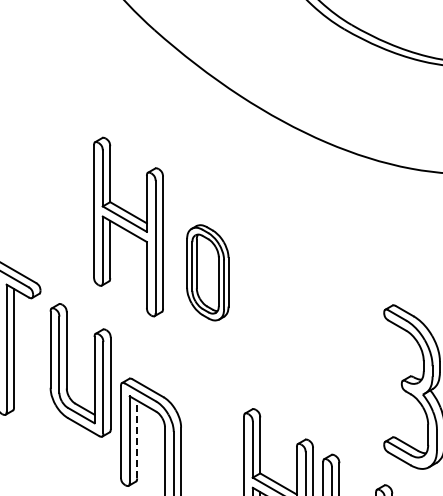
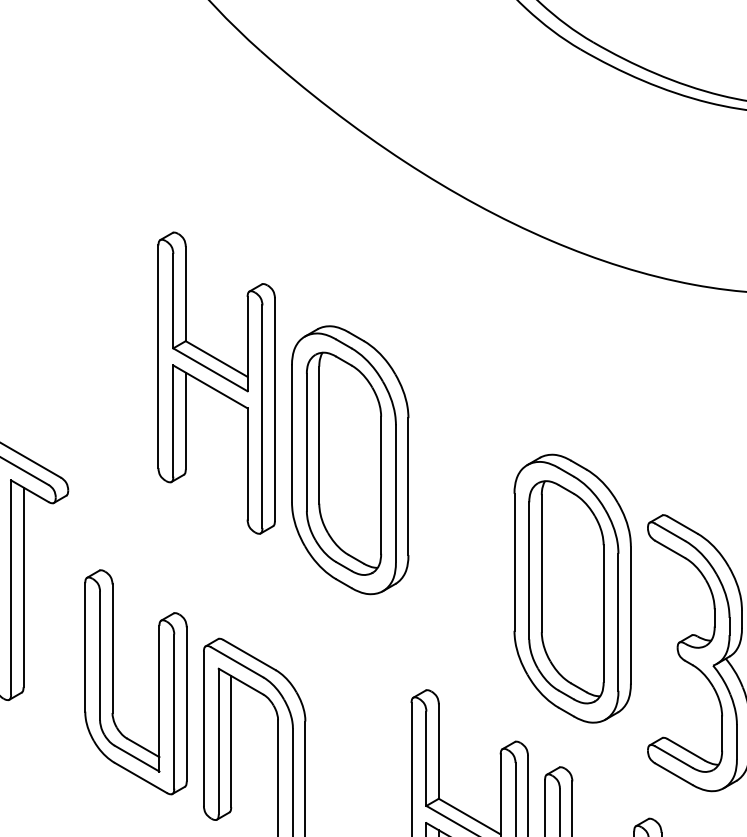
part: (207, 272) -> (349, 459), size x1.67
part: (339, 348) -> (572, 588), added
part: (67, 370) -> (113, 682), moved
line: (137, 439) -> (231, 741), dashed -> solid

